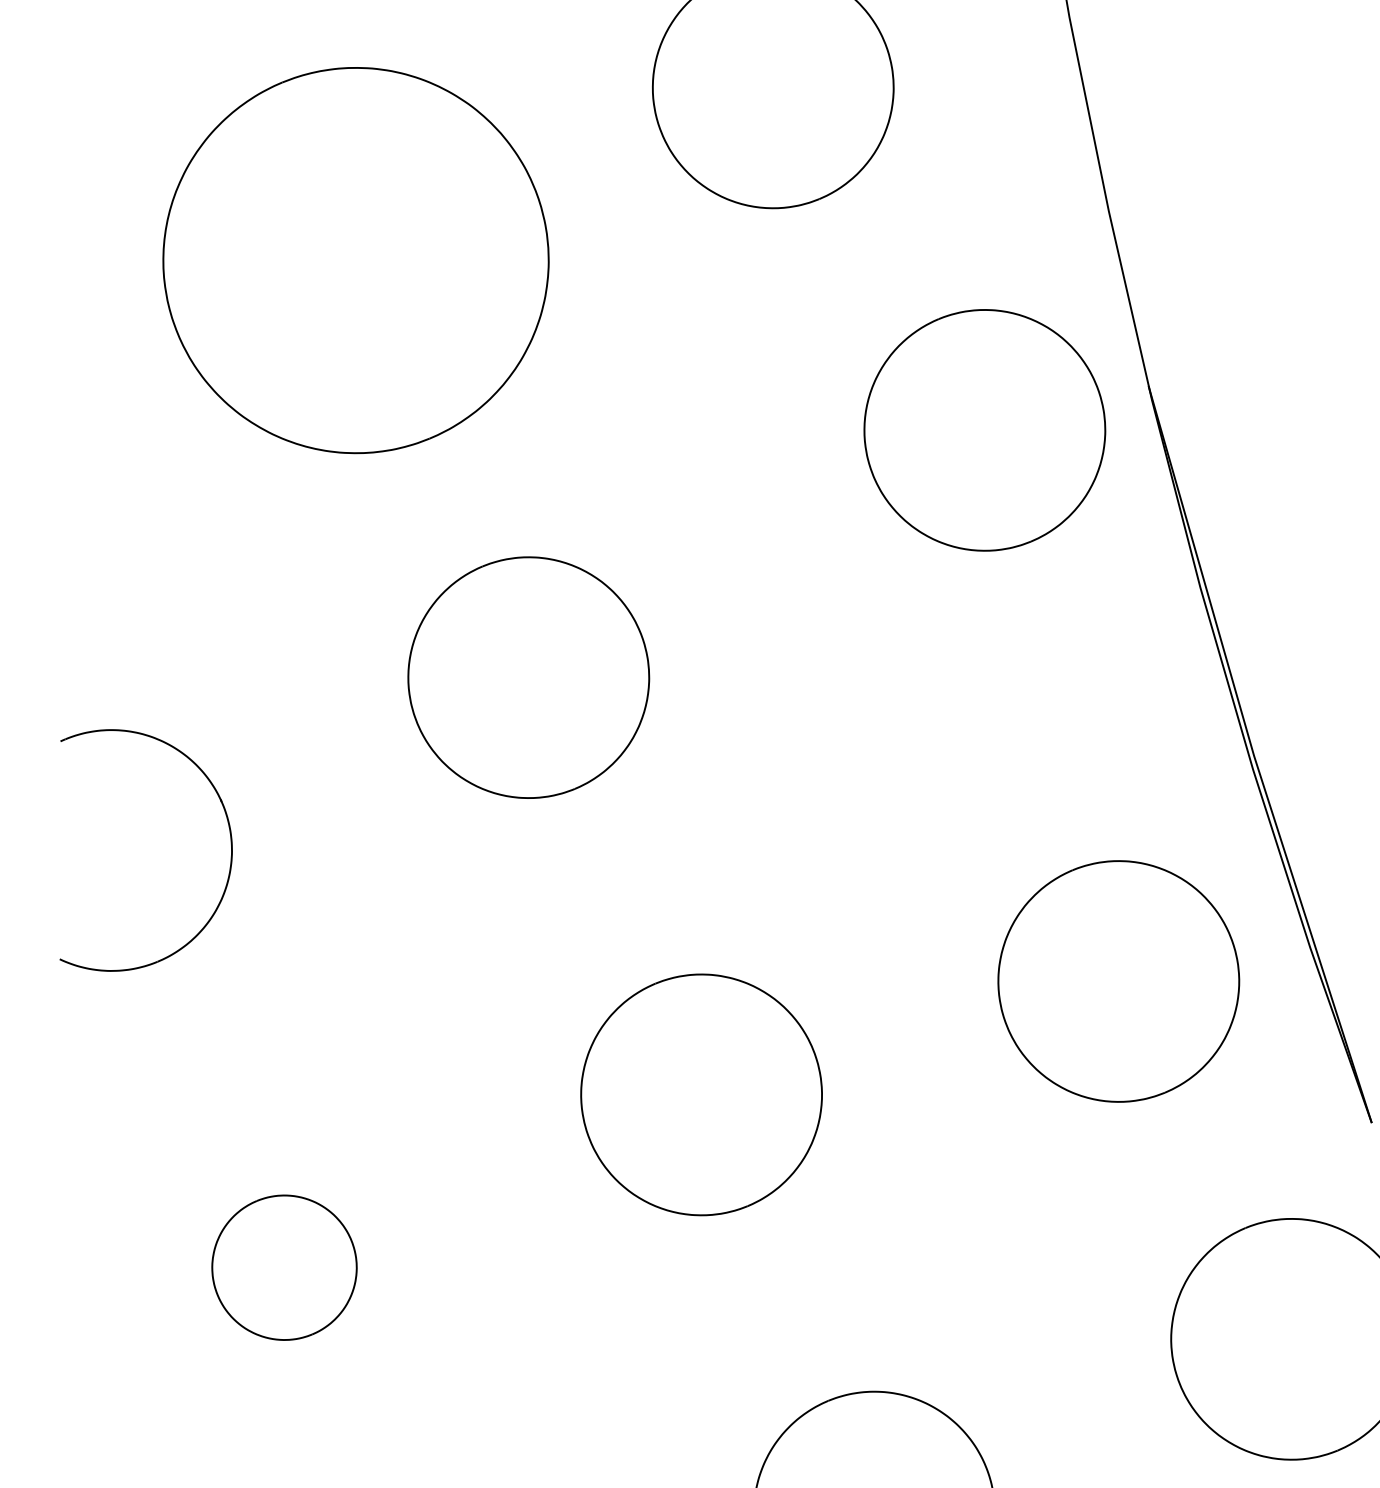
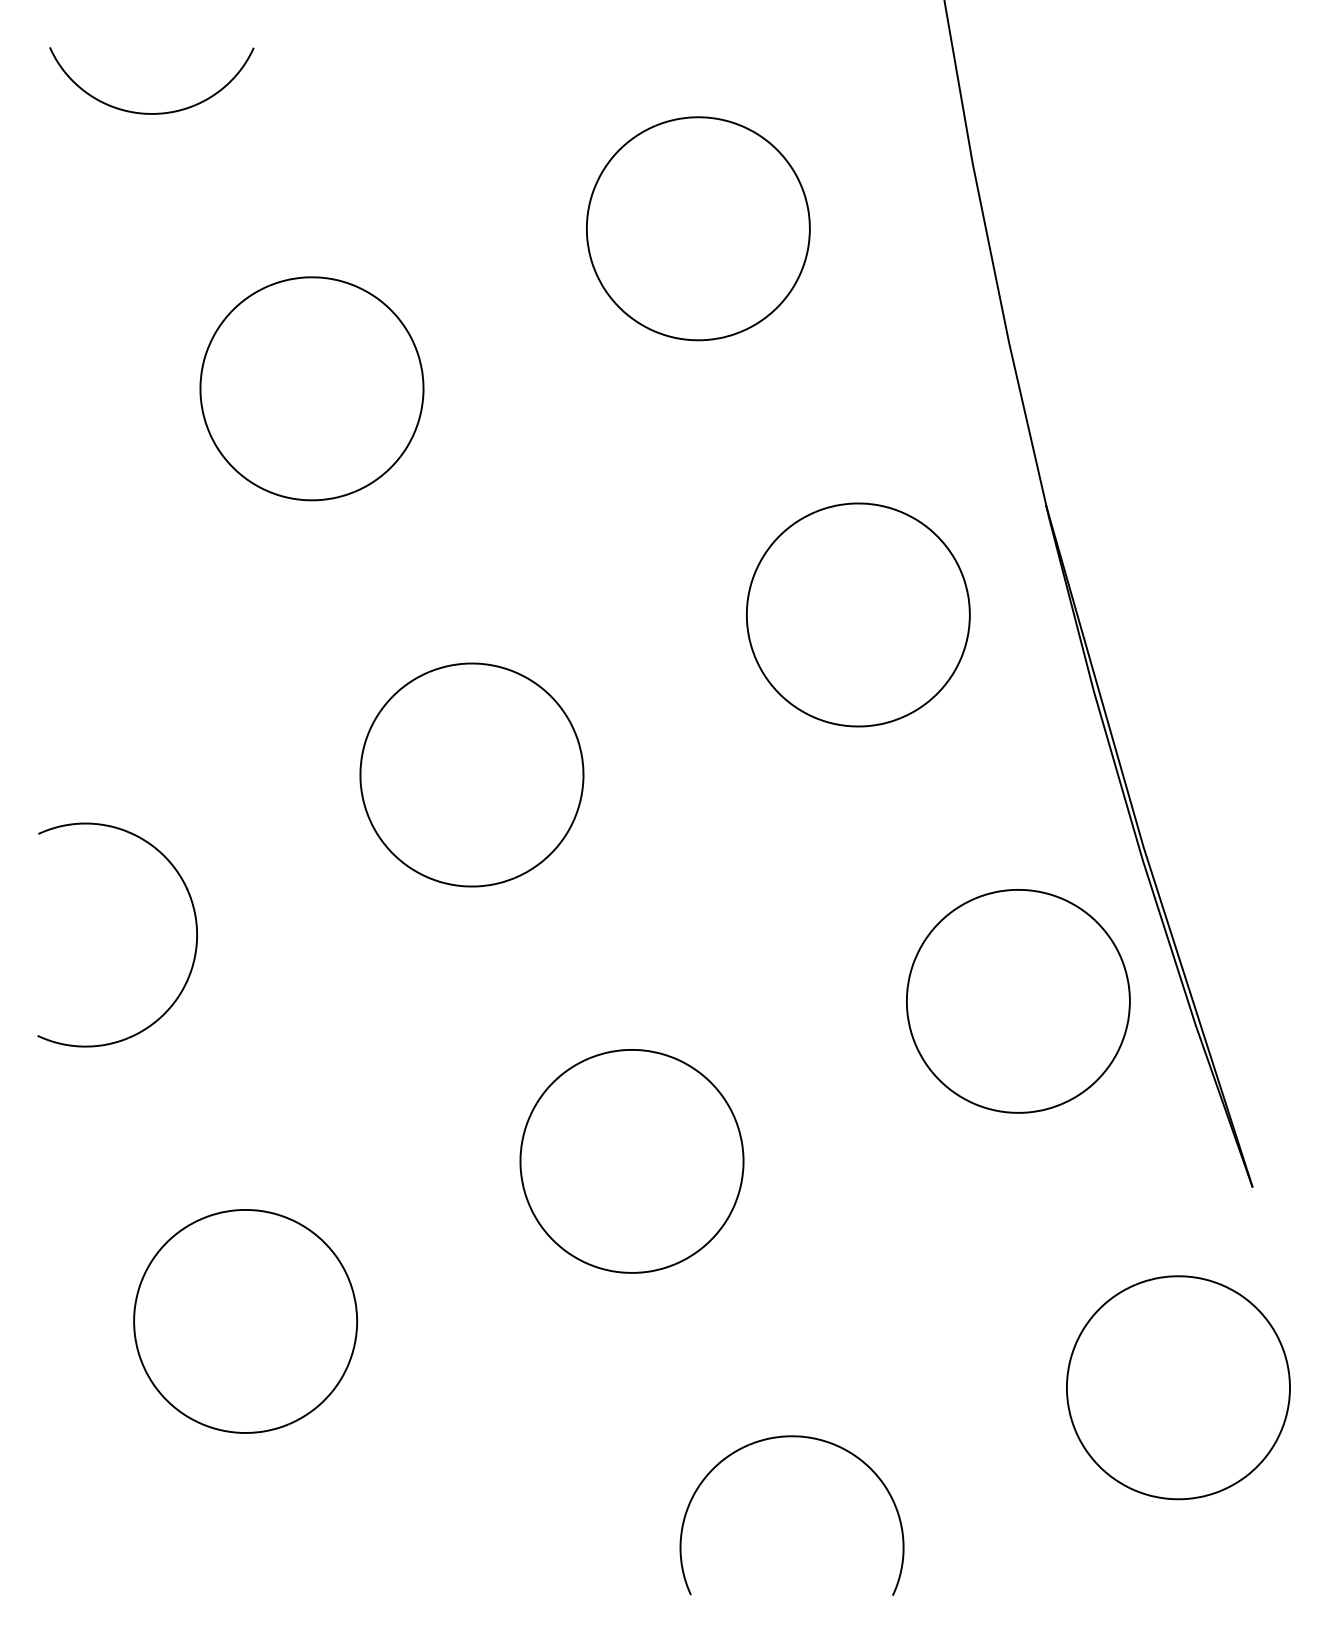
part: (355, 260) -> (311, 388), size x0.62
part: (985, 429) -> (858, 614), moved
part: (1118, 981) -> (1018, 1001), moved
part: (284, 1267) -> (245, 1321), size x1.67

